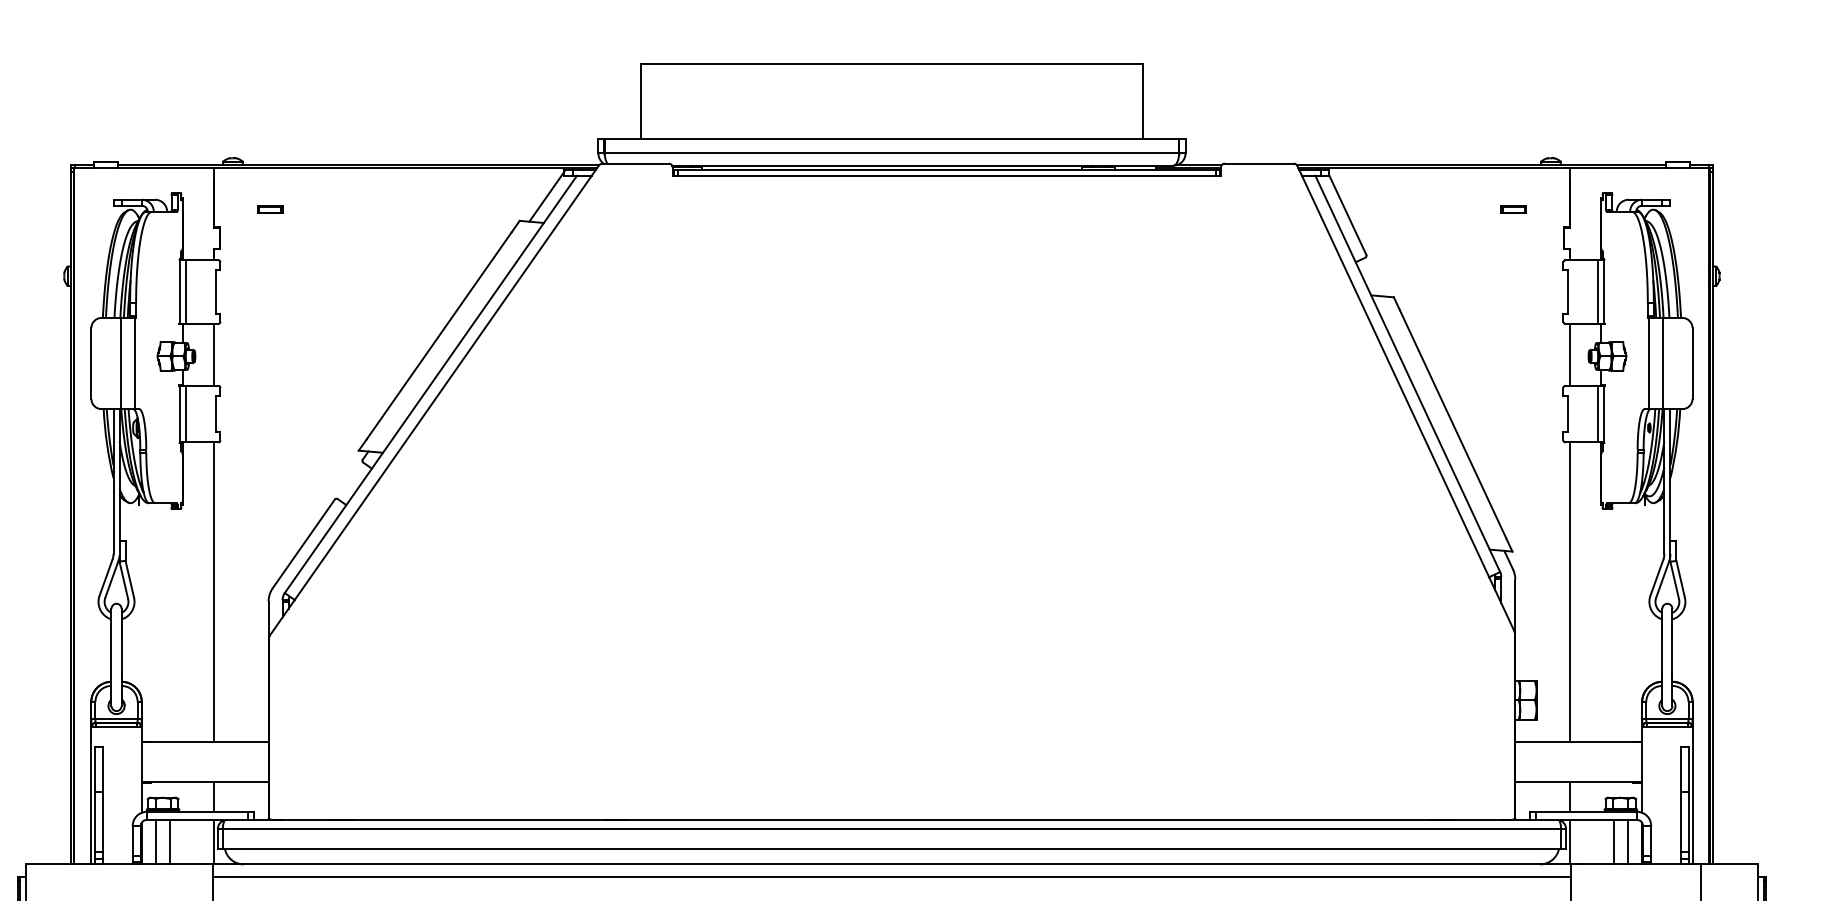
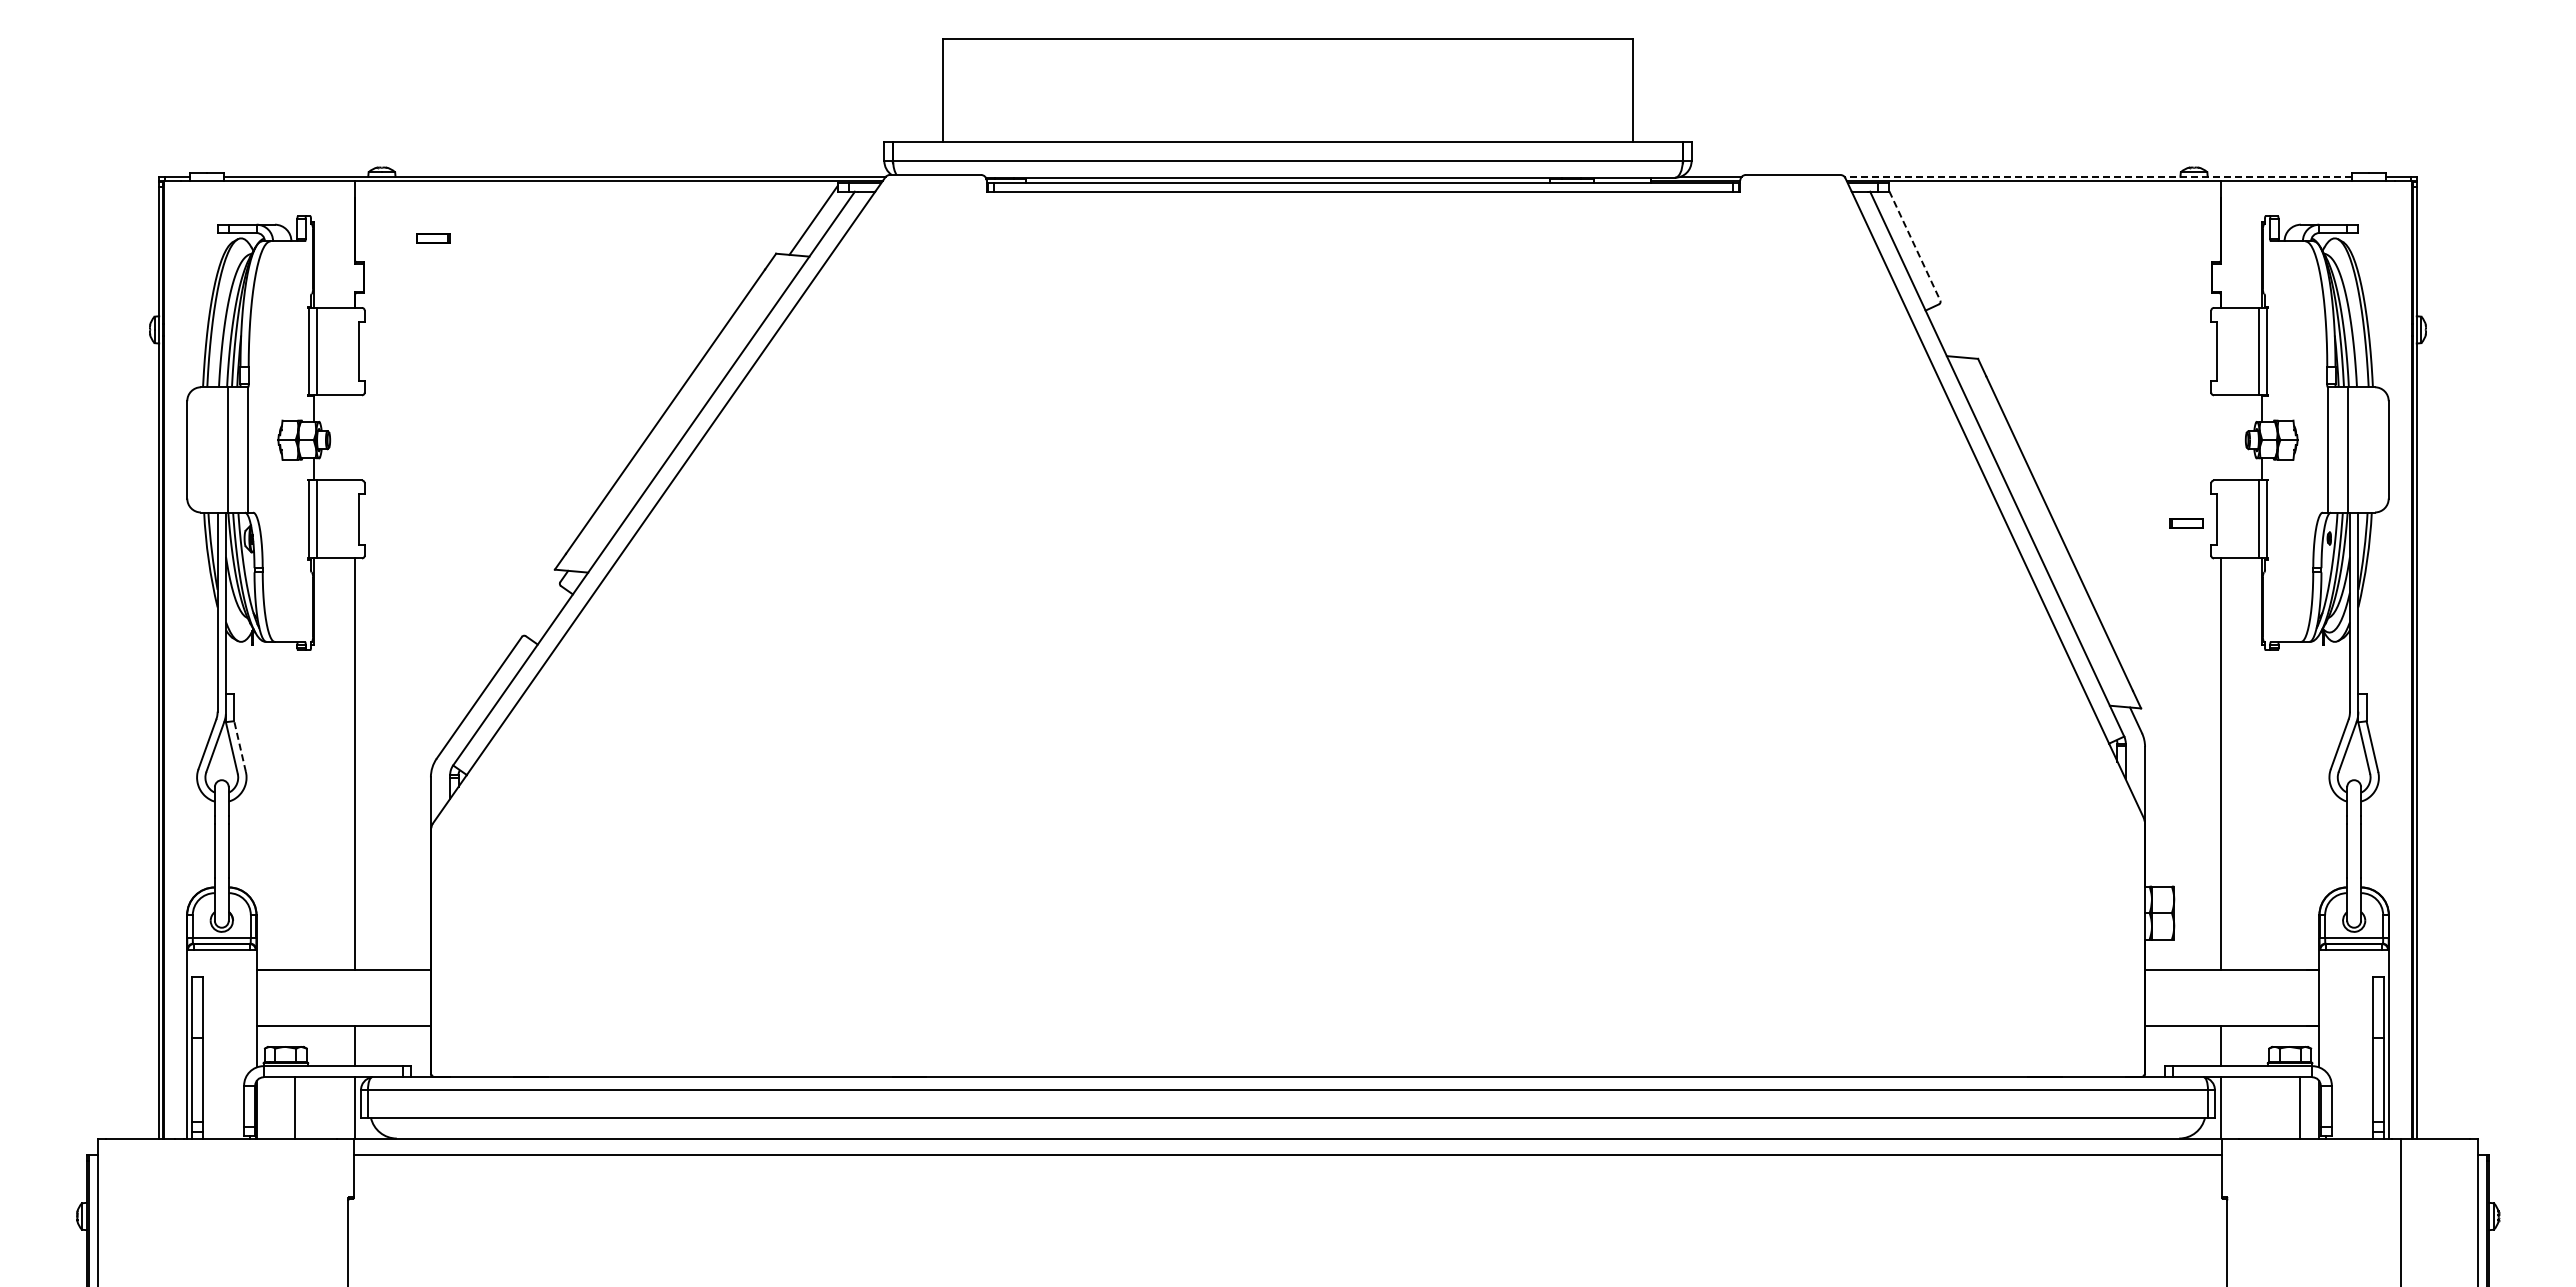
line: (1481, 164) -> (2098, 176), solid -> dashed
part: (1513, 209) -> (2186, 523), moved
line: (1348, 215) -> (1915, 246), solid -> dashed
line: (213, 354) -> (355, 437), removed
line: (1570, 354) -> (2220, 437), removed
line: (130, 579) -> (240, 746), solid -> dashed
line: (156, 841) -> (276, 1107), removed
line: (1613, 841) -> (2280, 1107), removed

